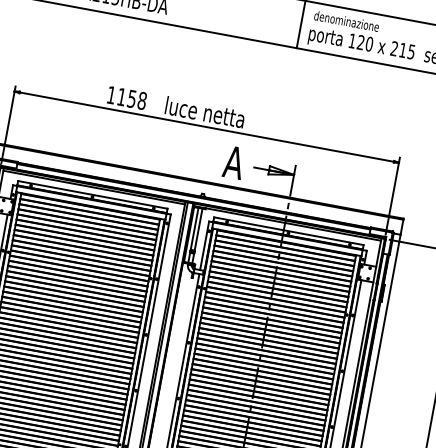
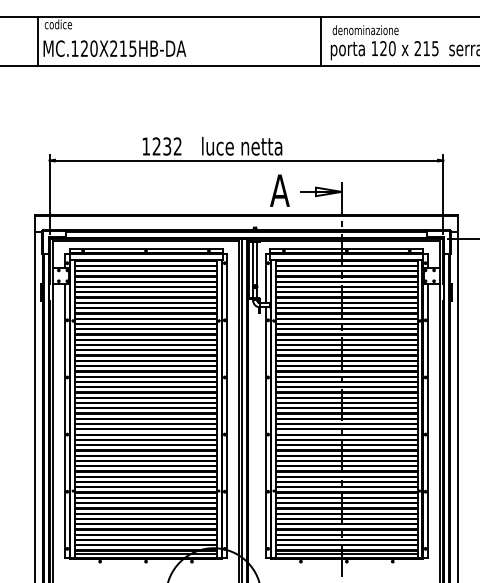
text: (131, 98) -> (166, 146), 1158 -> 1232

